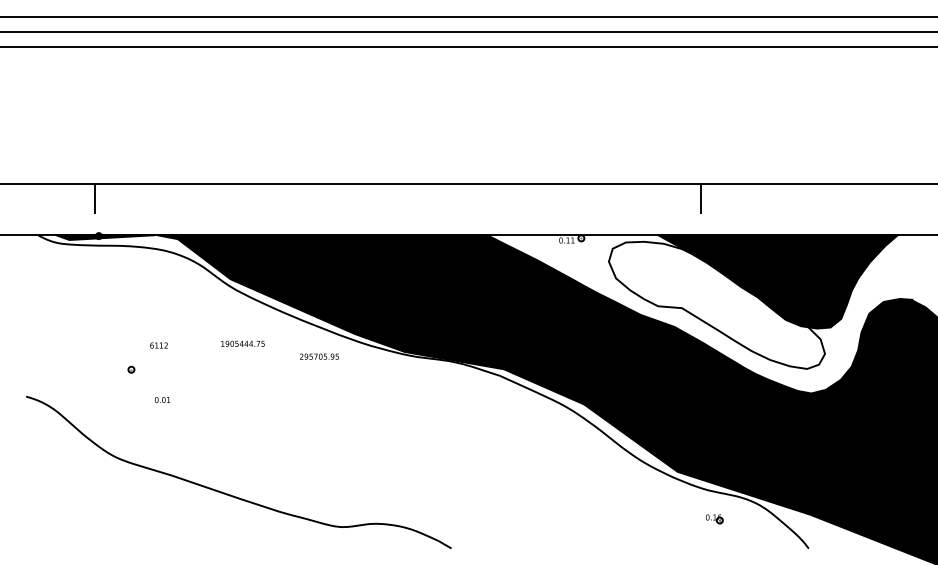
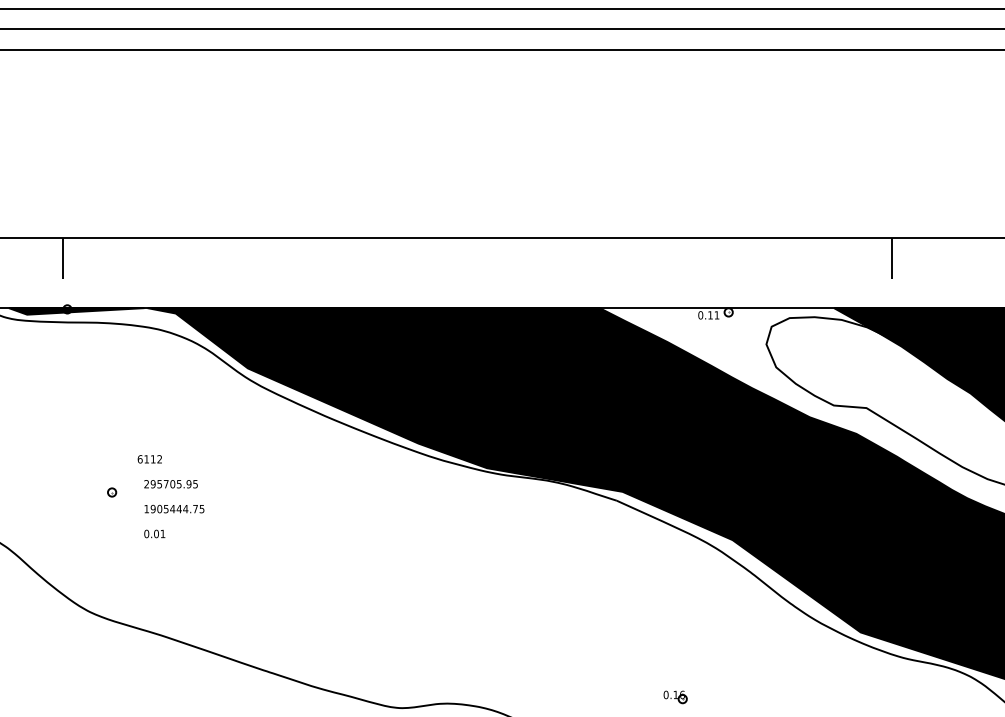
text: (242, 343) -> (173, 508), moved
text: (319, 356) -> (171, 483), moved
part: (714, 519) -> (675, 697), moved

